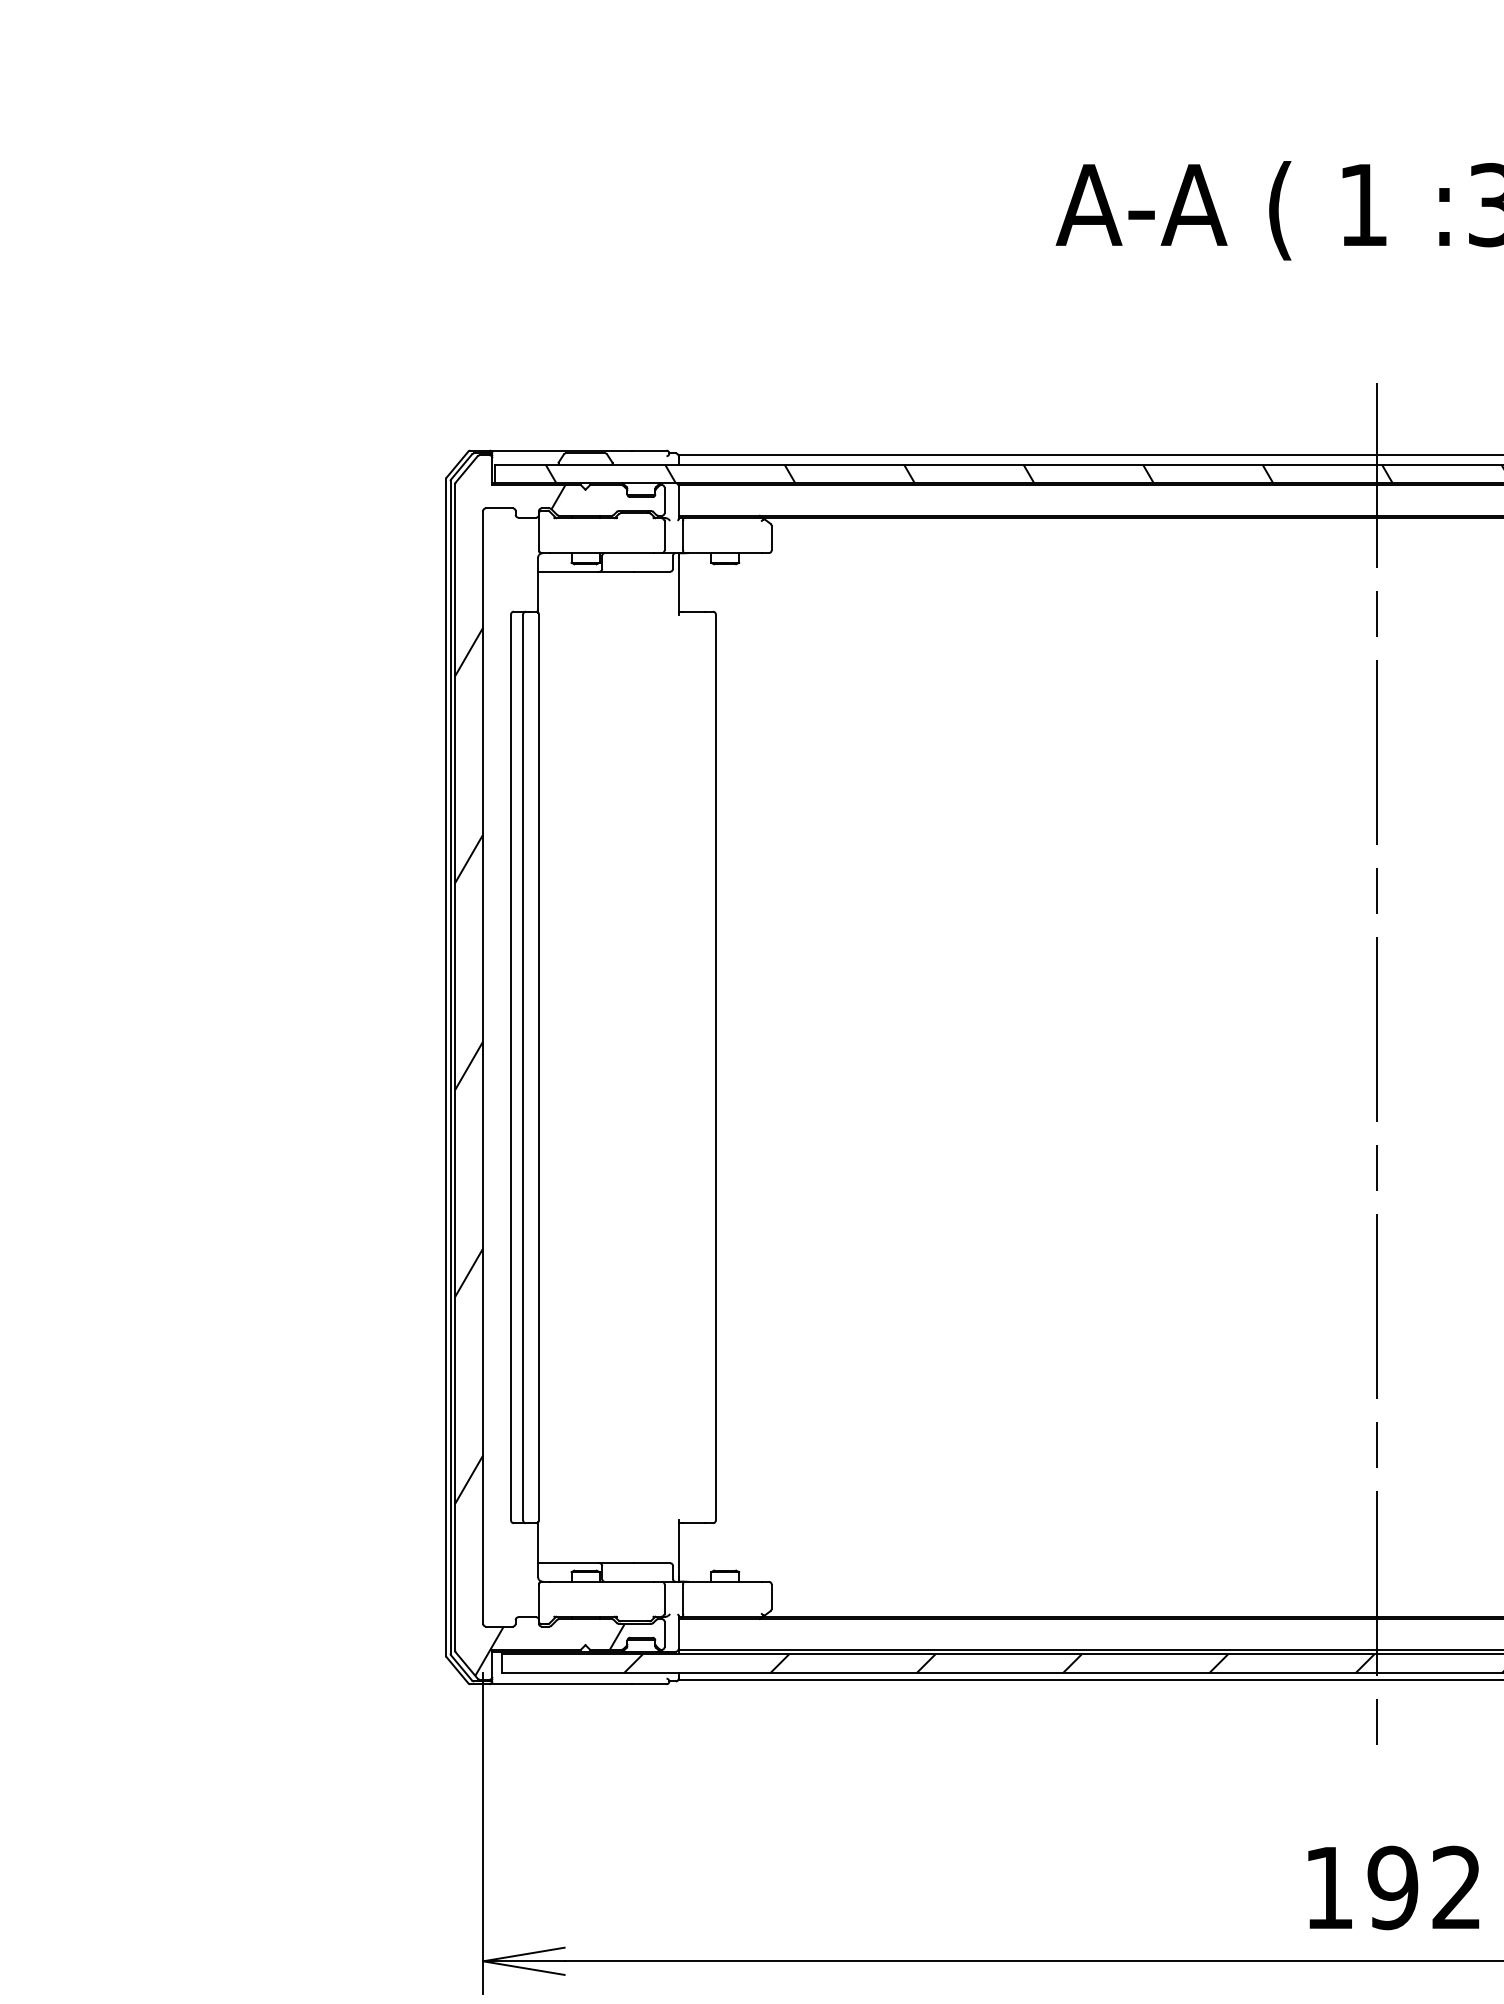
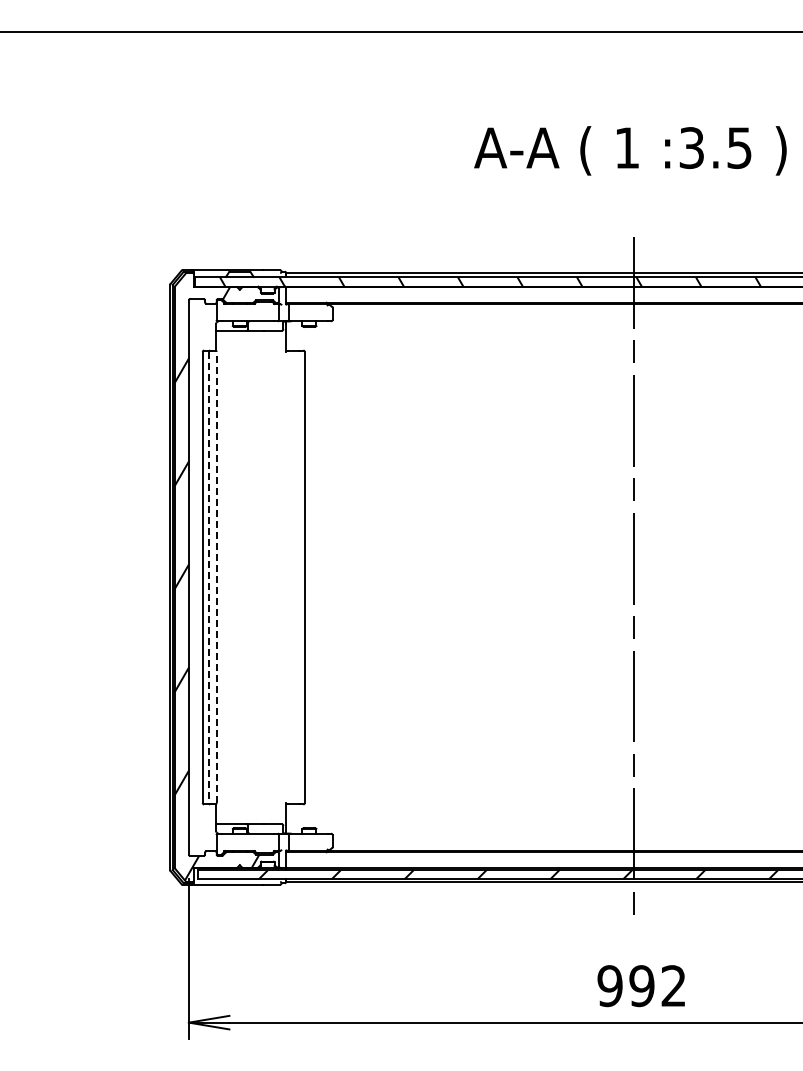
line: (522, 1067) -> (208, 577), solid -> dashed
line: (538, 1067) -> (216, 577), solid -> dashed
text: (1327, 1888) -> (609, 986), 192 -> 992

